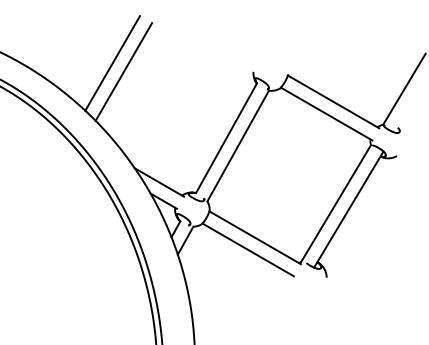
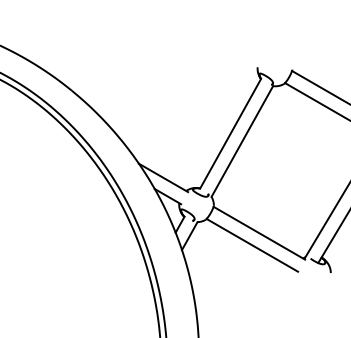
line: (112, 63) -> (116, 58), removed
line: (123, 71) -> (127, 66), removed

